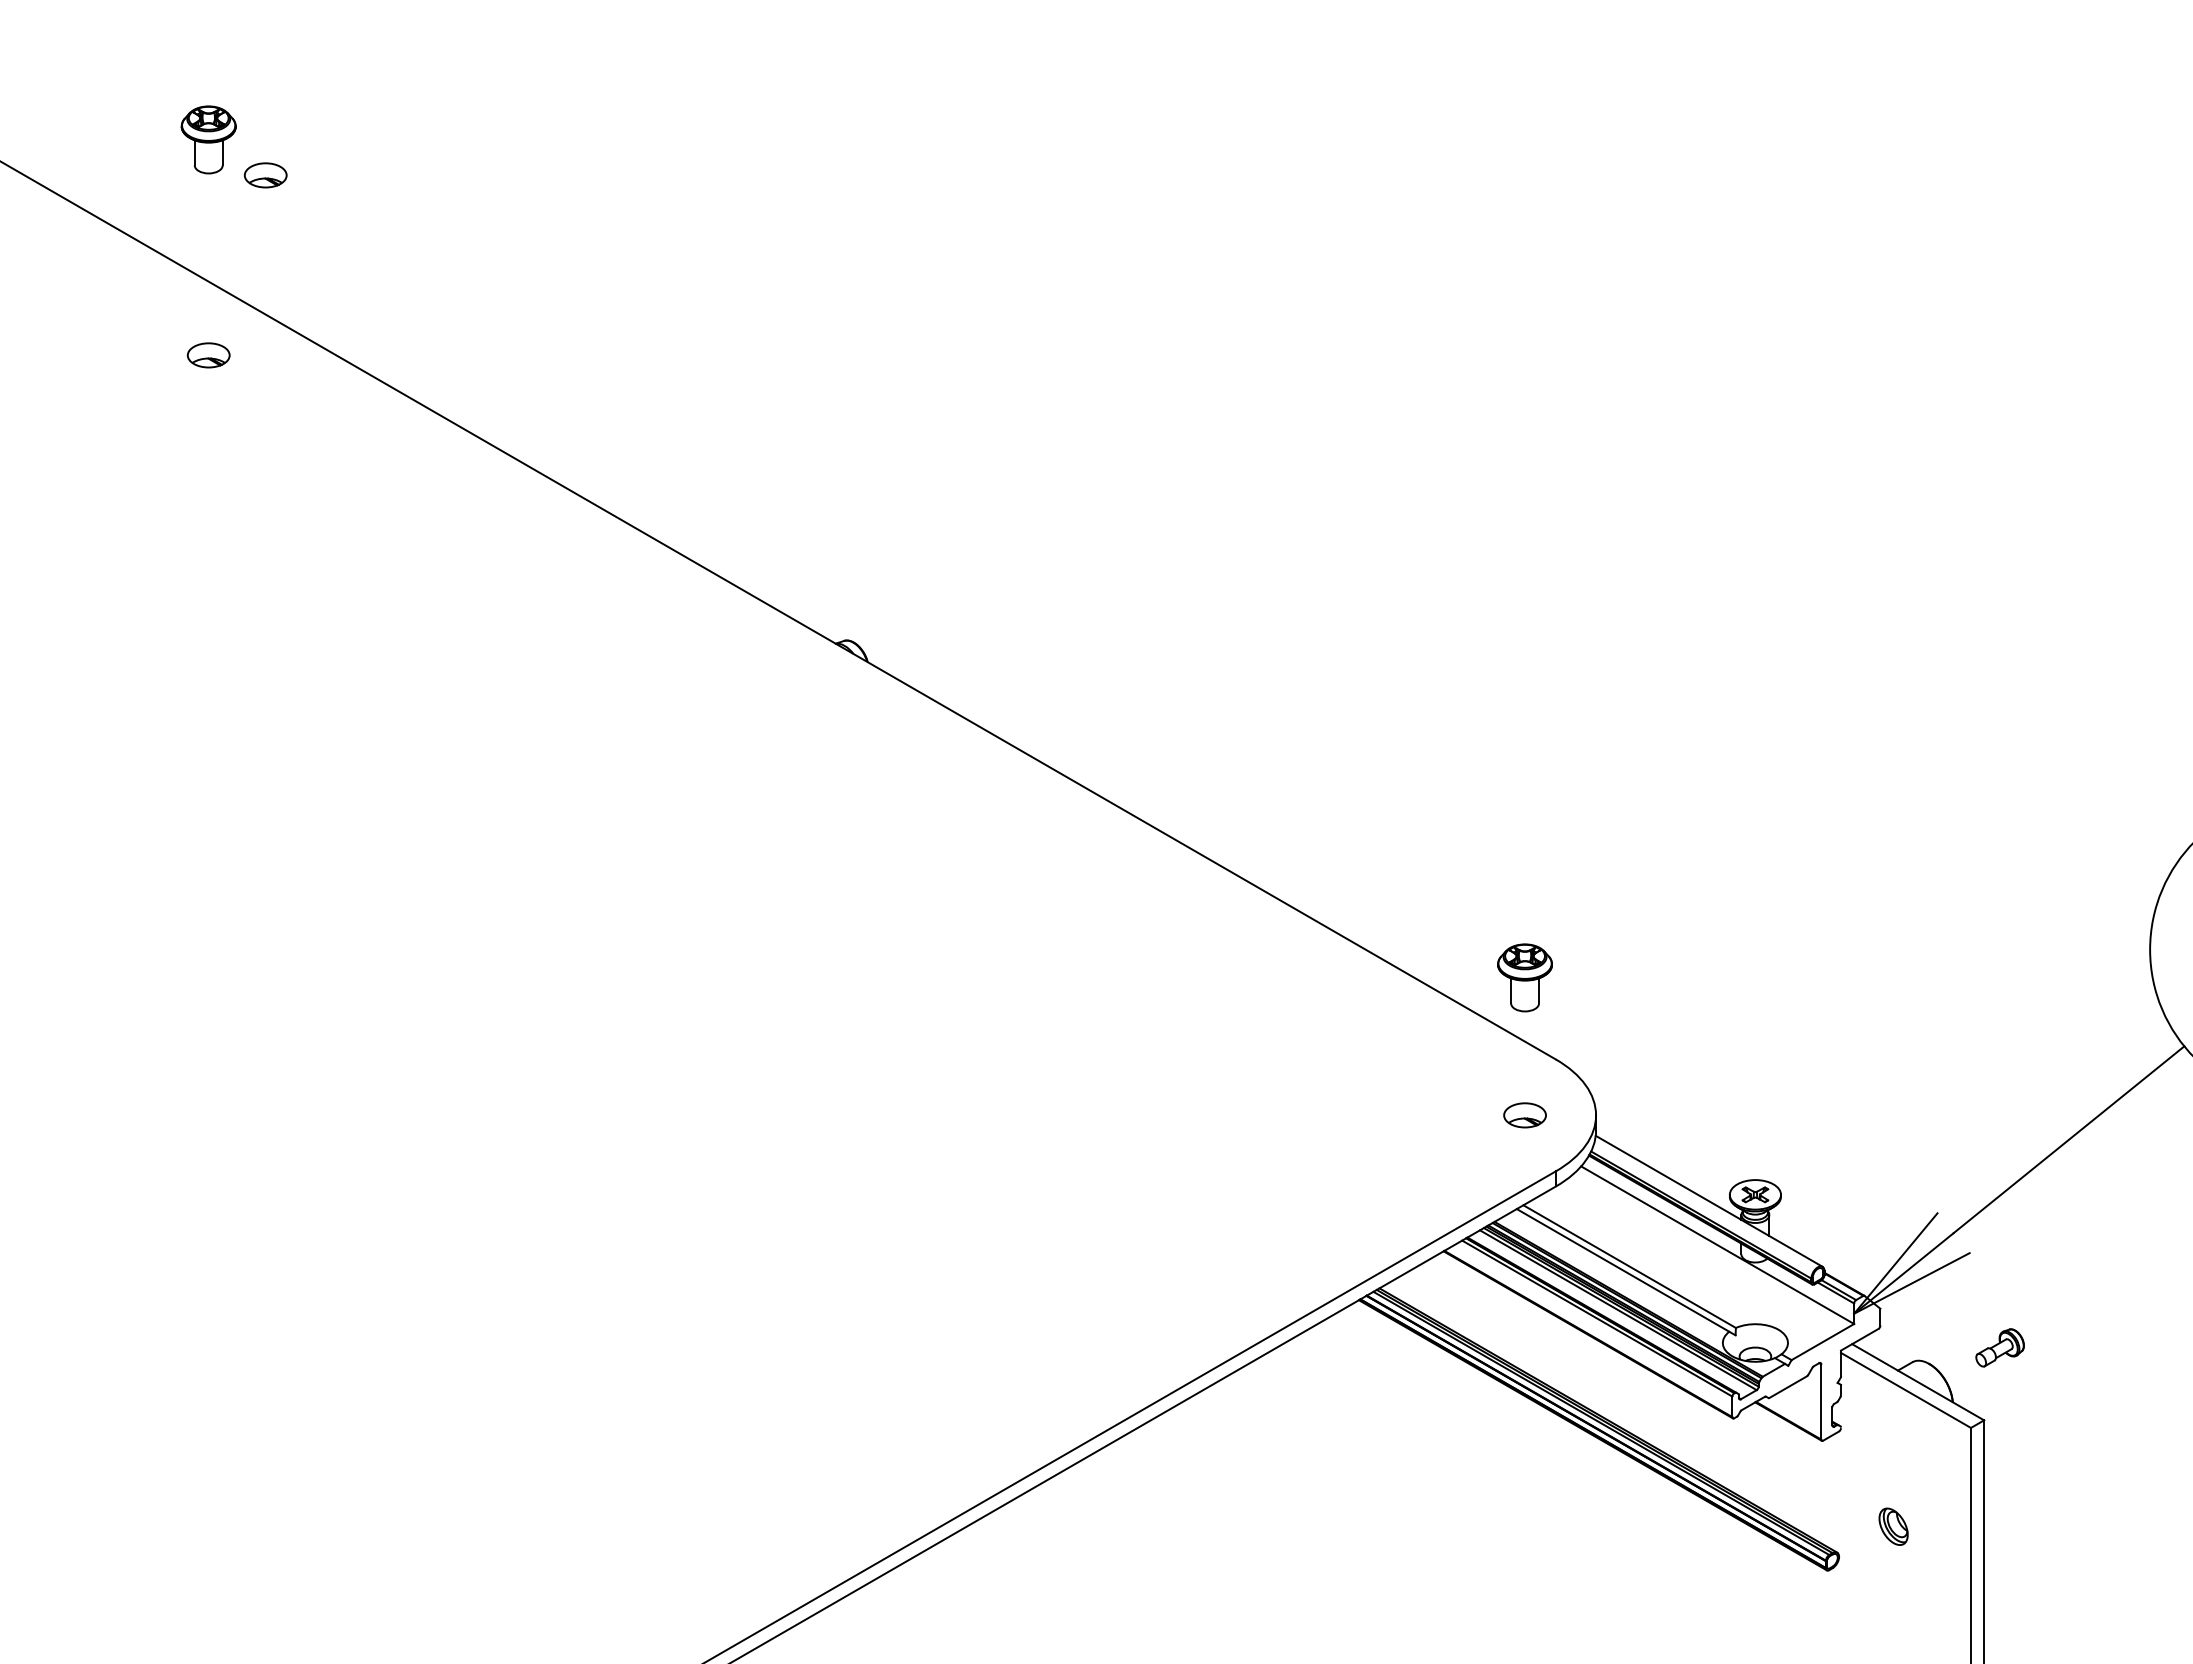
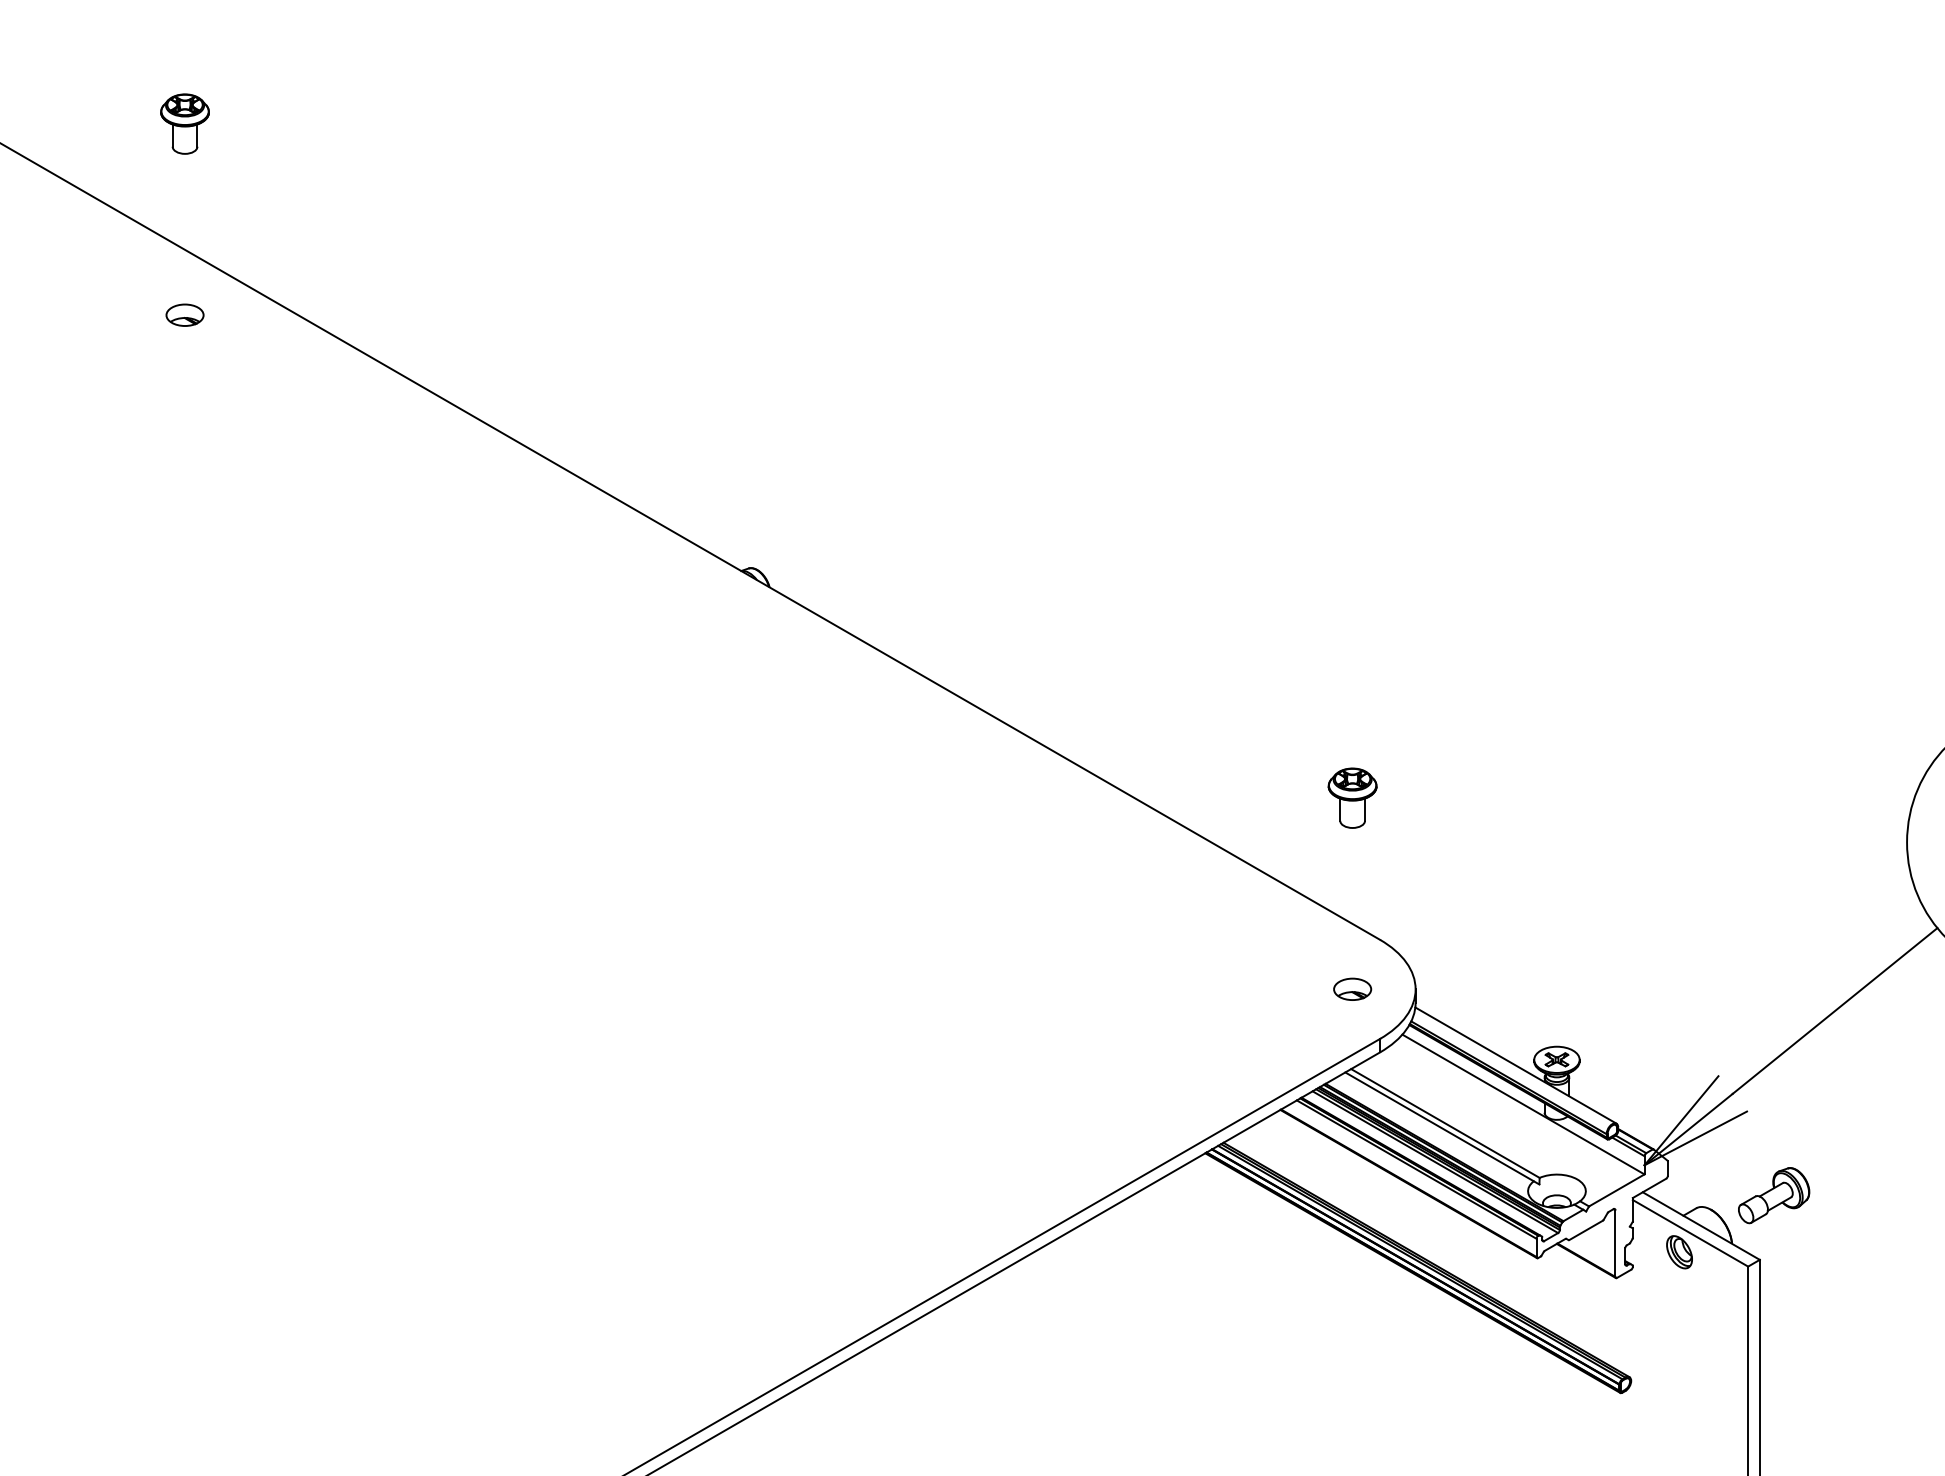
part: (265, 175) -> (235, 155), removed
part: (1524, 977) -> (1352, 797), moved
part: (1999, 1347) -> (1773, 1195), size x1.67
part: (1893, 1526) -> (1679, 1252), moved

